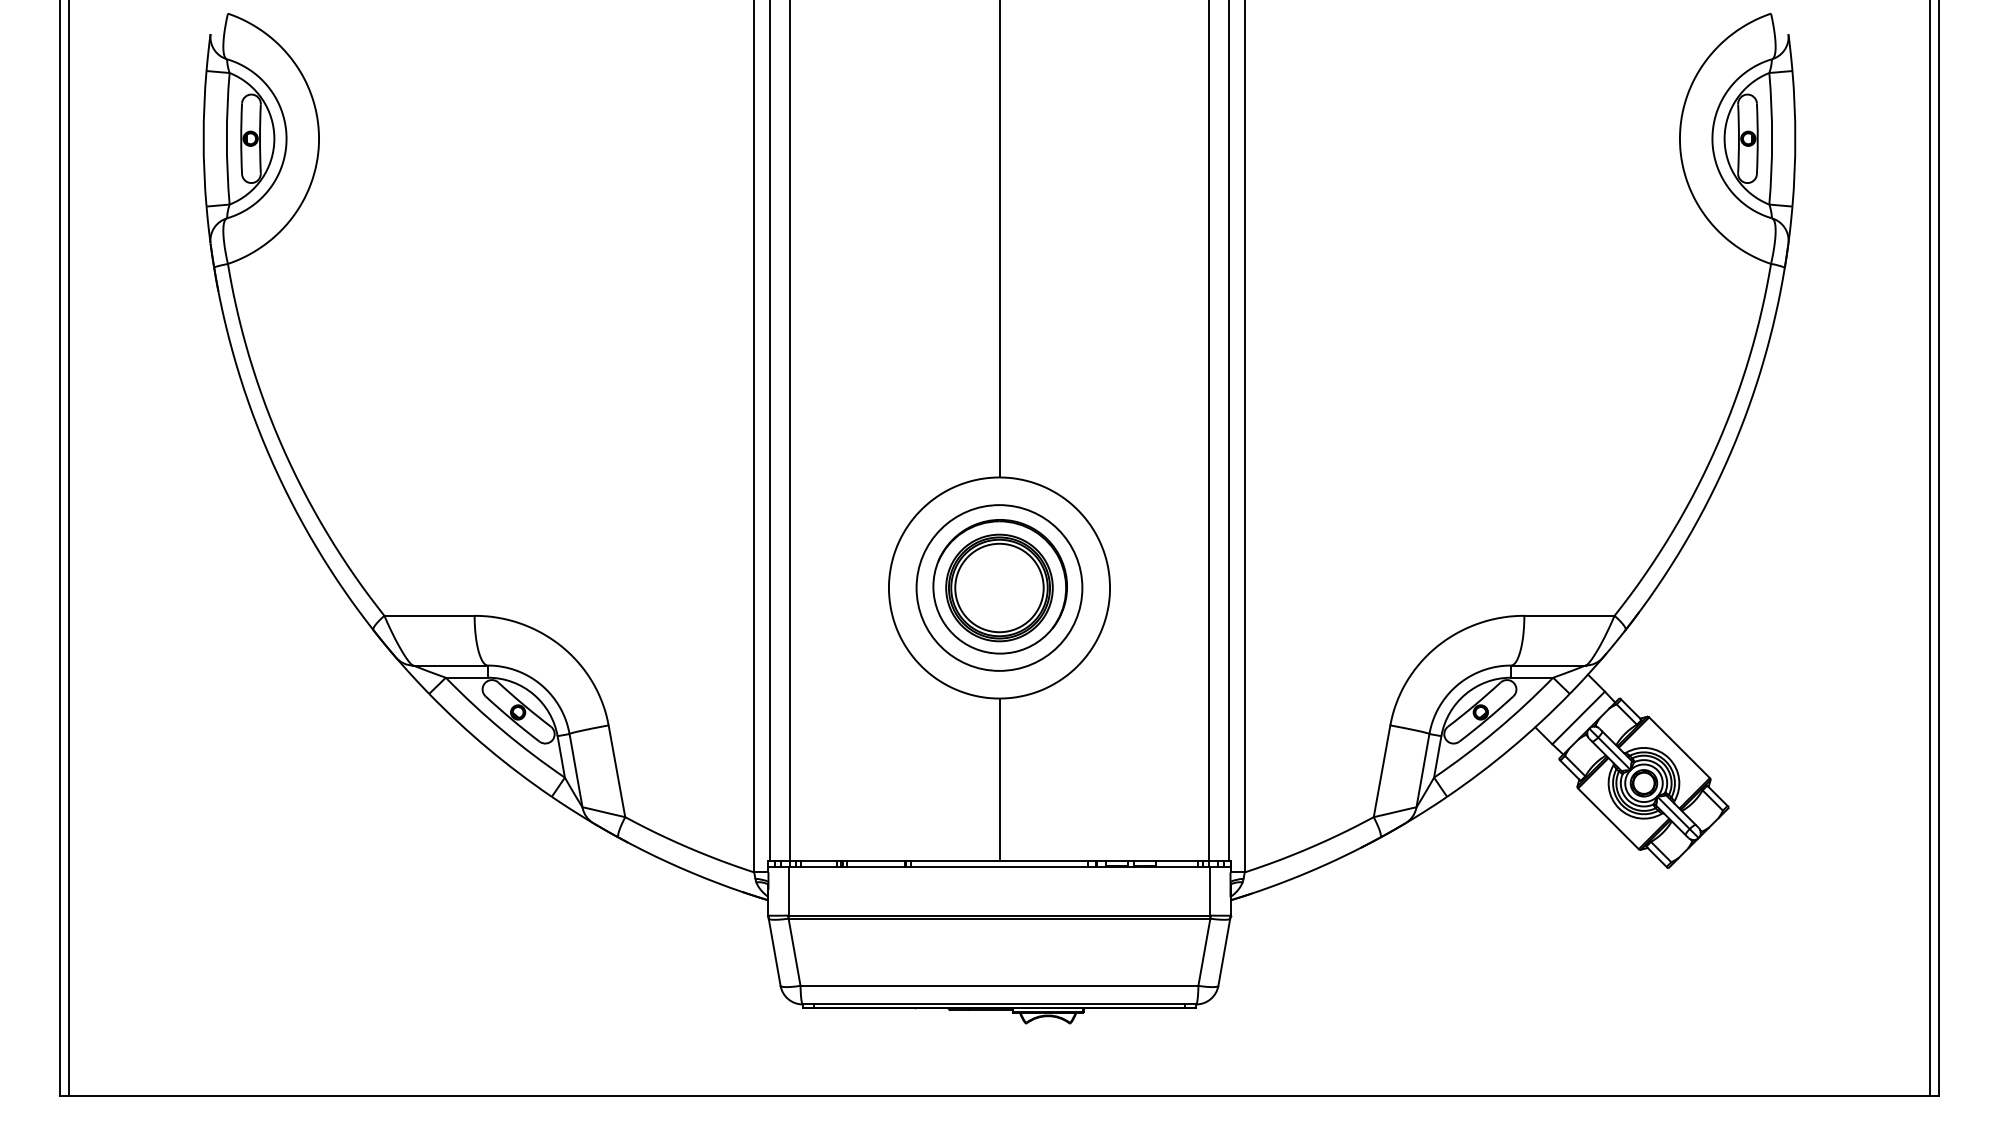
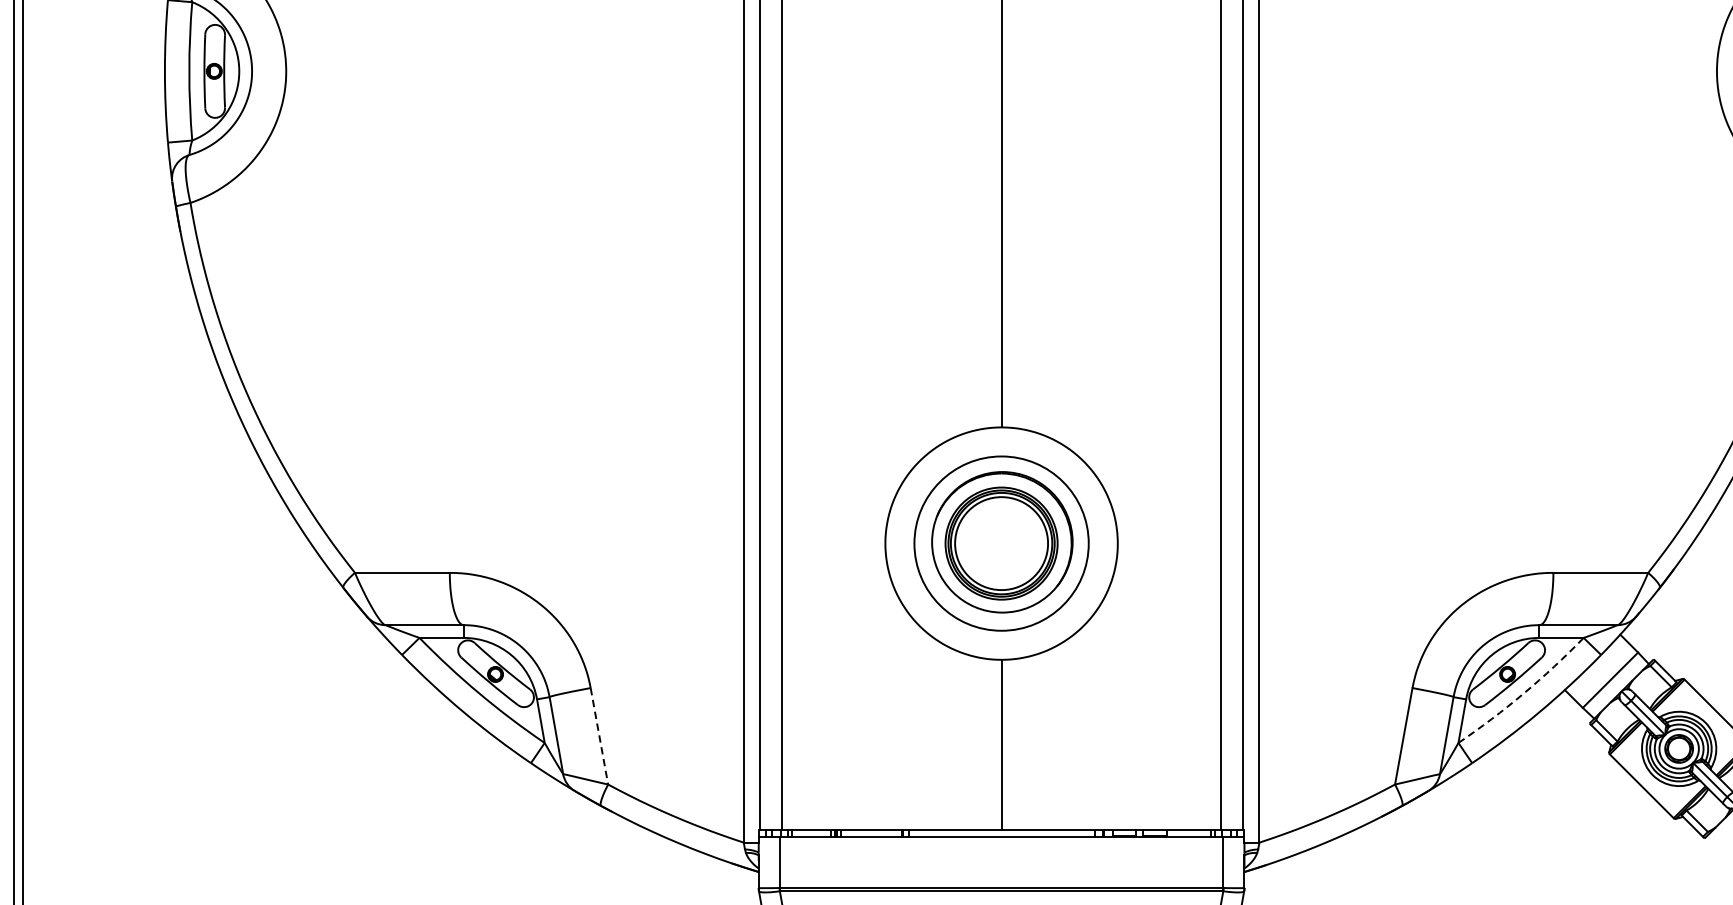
arc: (1496, 730) -> (1524, 693), solid -> dashed
line: (616, 771) -> (598, 736), solid -> dashed

